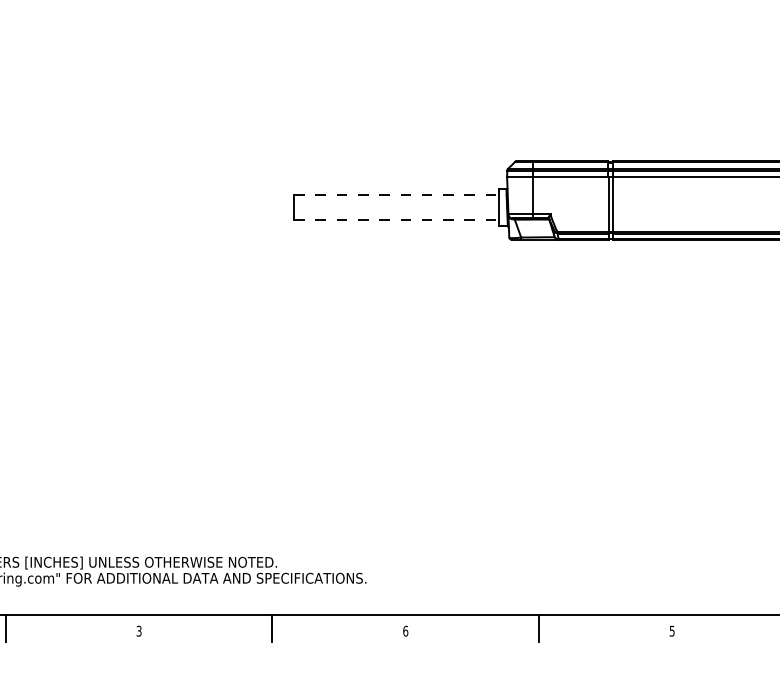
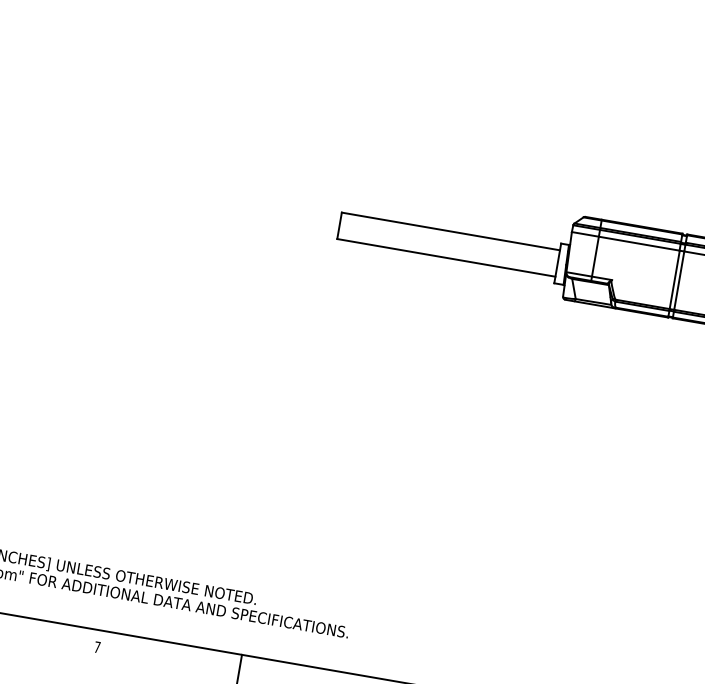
line: (396, 195) -> (450, 231), dashed -> solid
line: (396, 220) -> (446, 258), dashed -> solid
text: (138, 630) -> (96, 646), 3 -> 7

